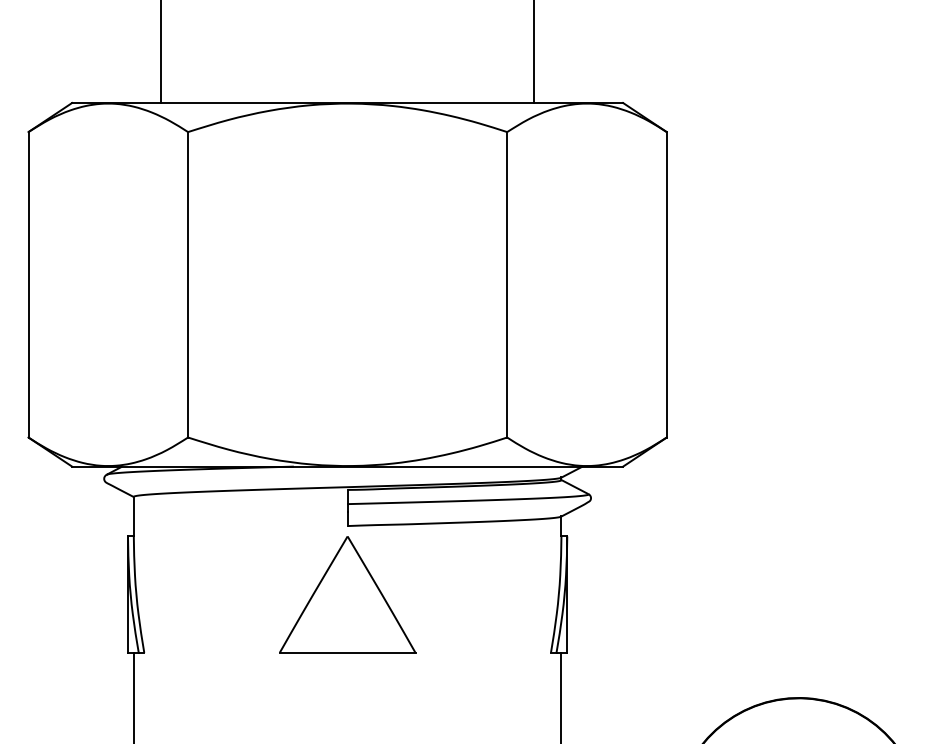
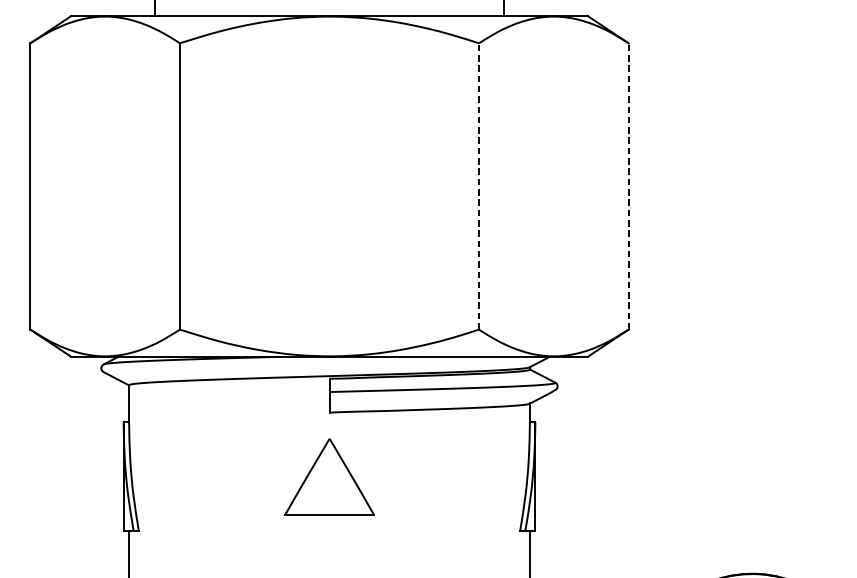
line: (507, 284) -> (479, 186), solid -> dashed
line: (666, 284) -> (628, 186), solid -> dashed
part: (347, 594) -> (329, 476), size x0.7

